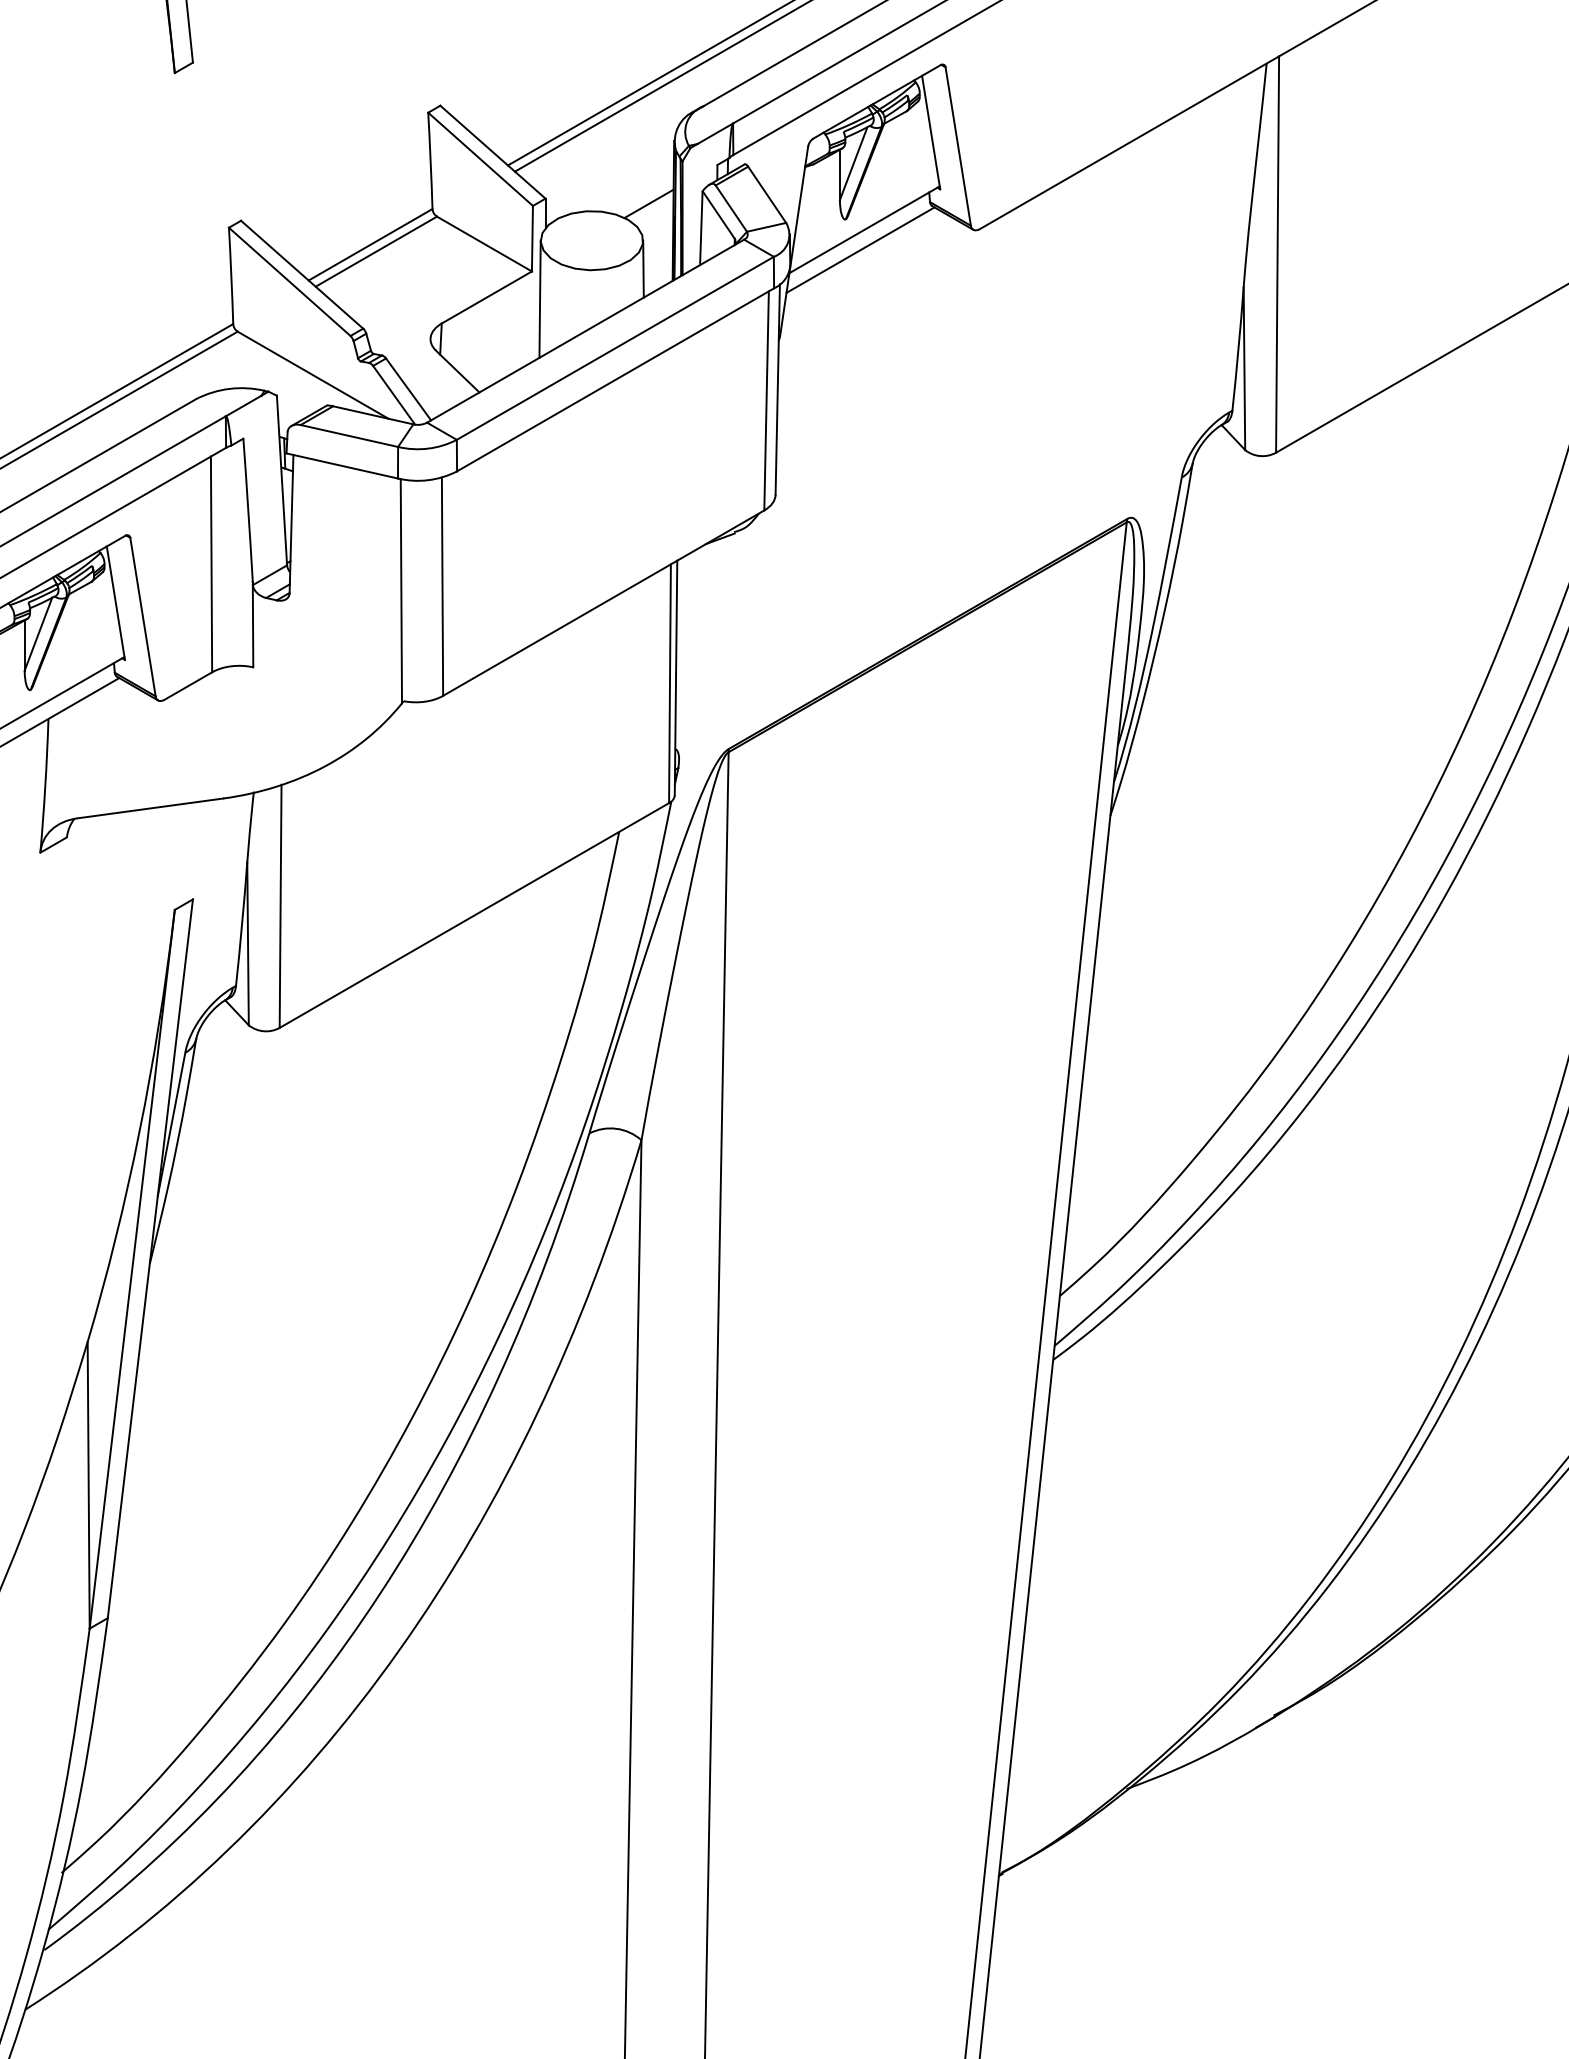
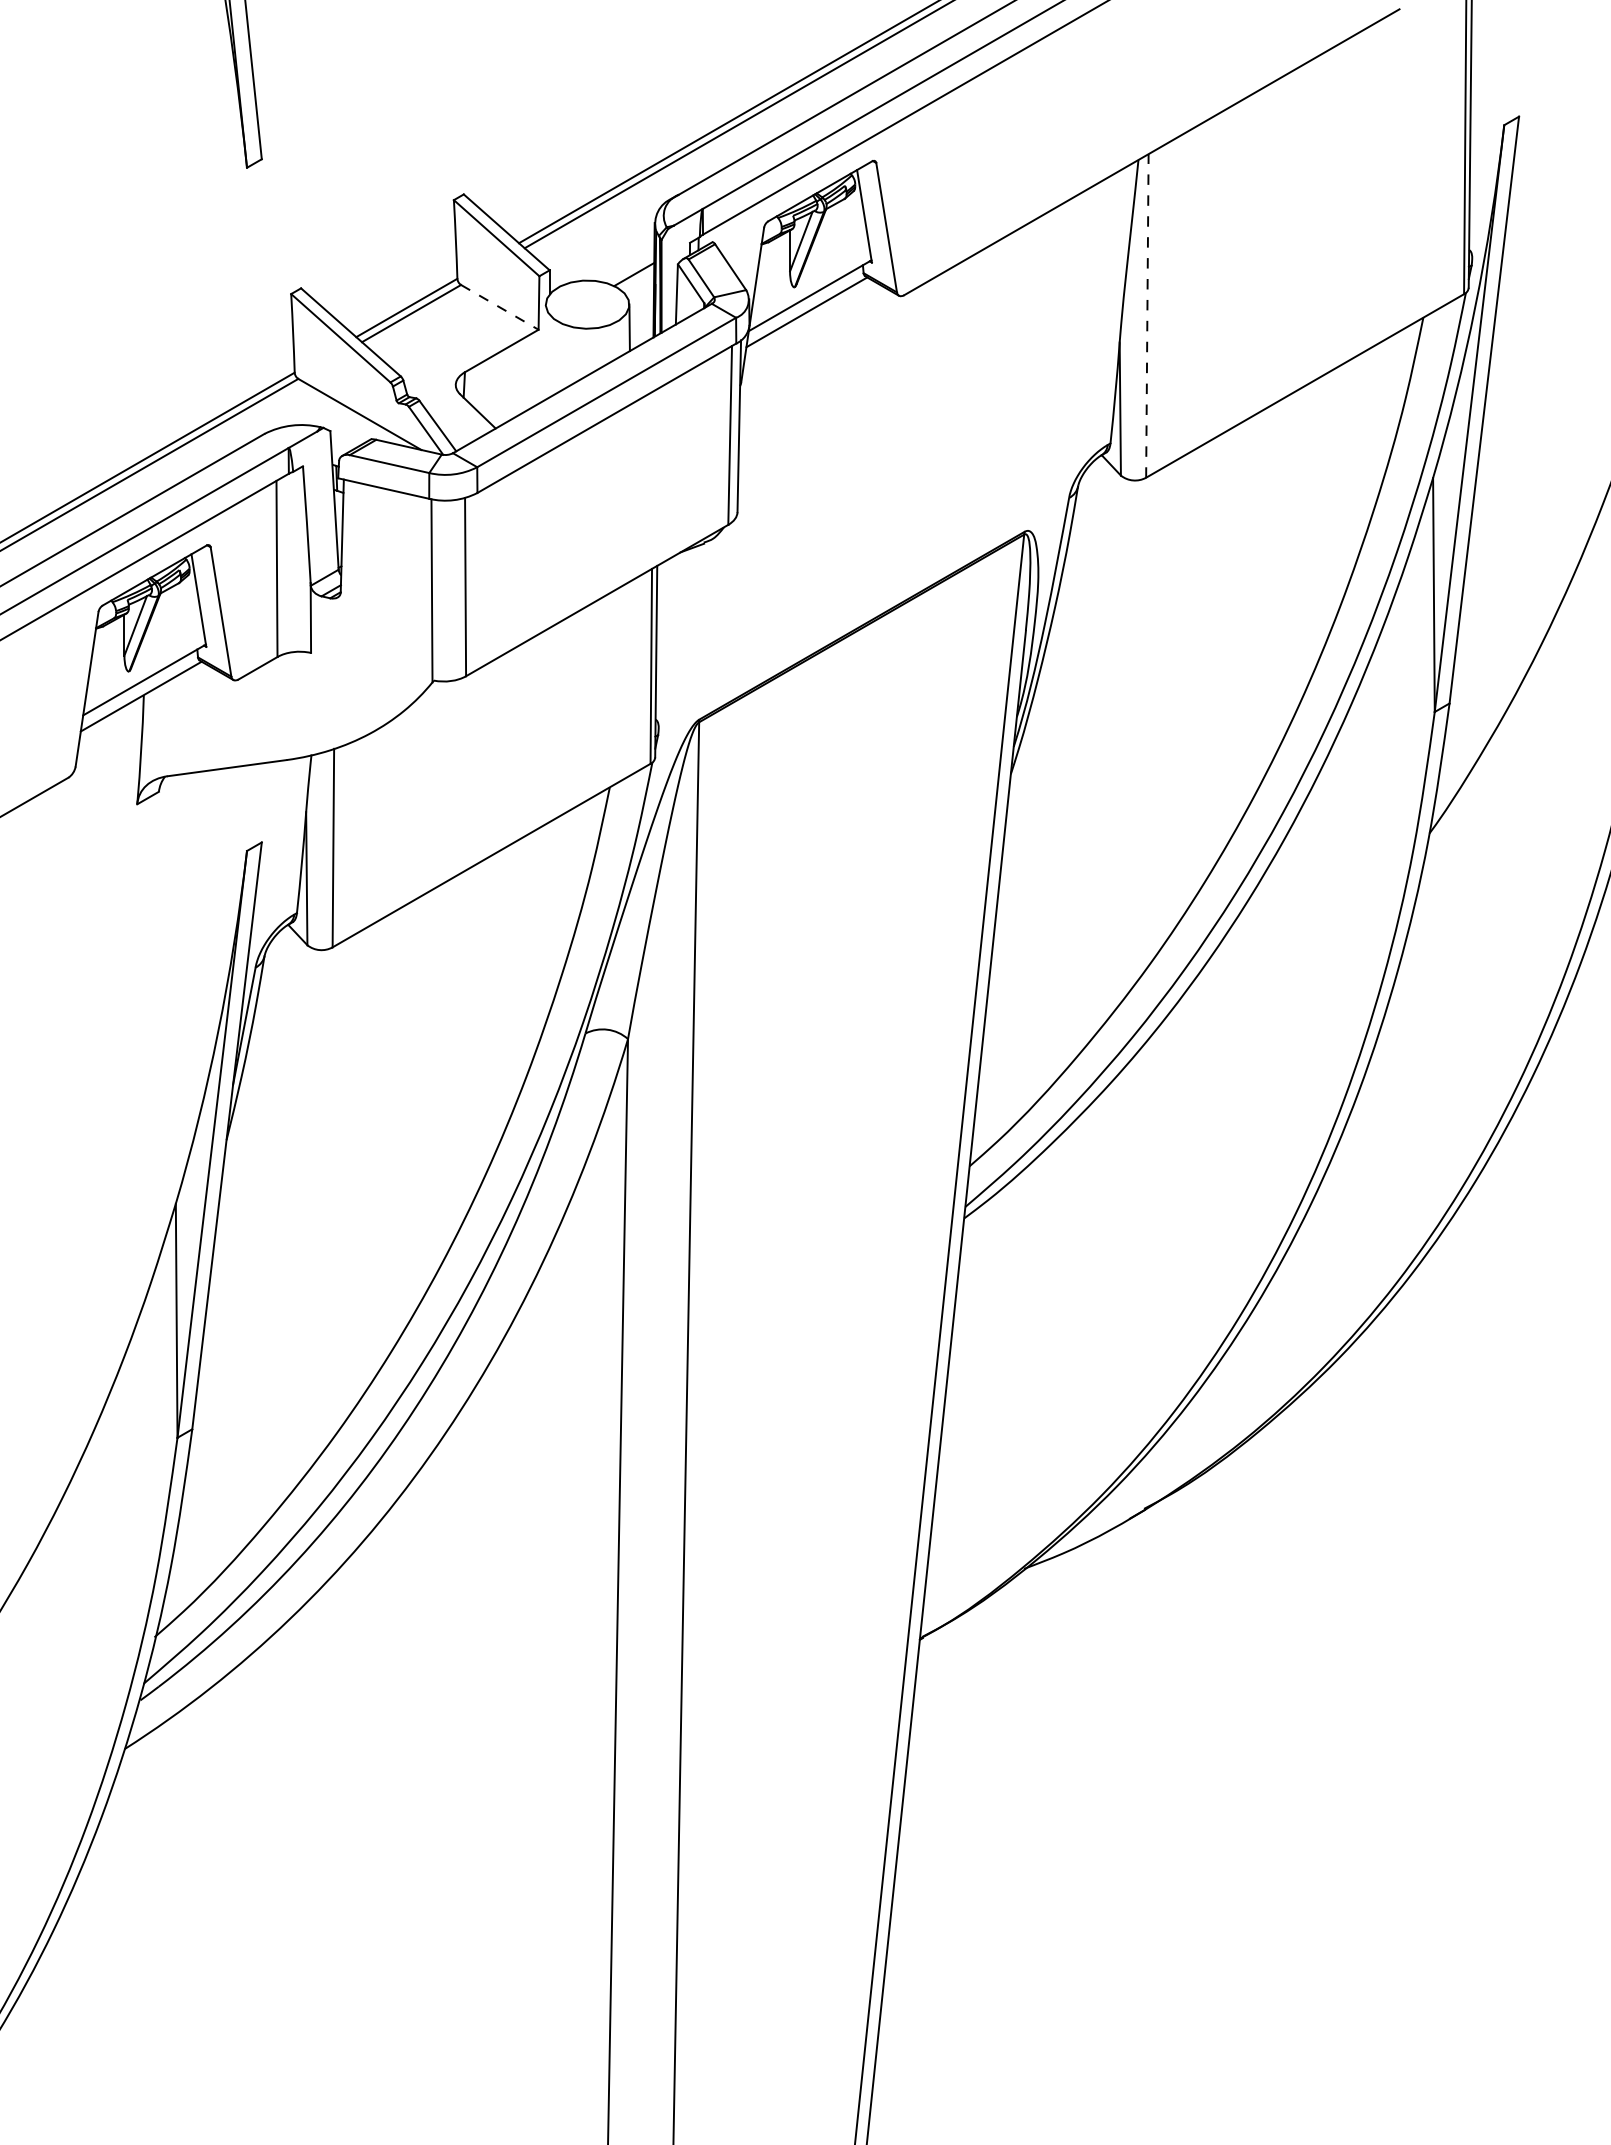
line: (484, 244) -> (499, 307), solid -> dashed
line: (1277, 254) -> (1147, 315), solid -> dashed
line: (539, 299) -> (544, 352), removed

